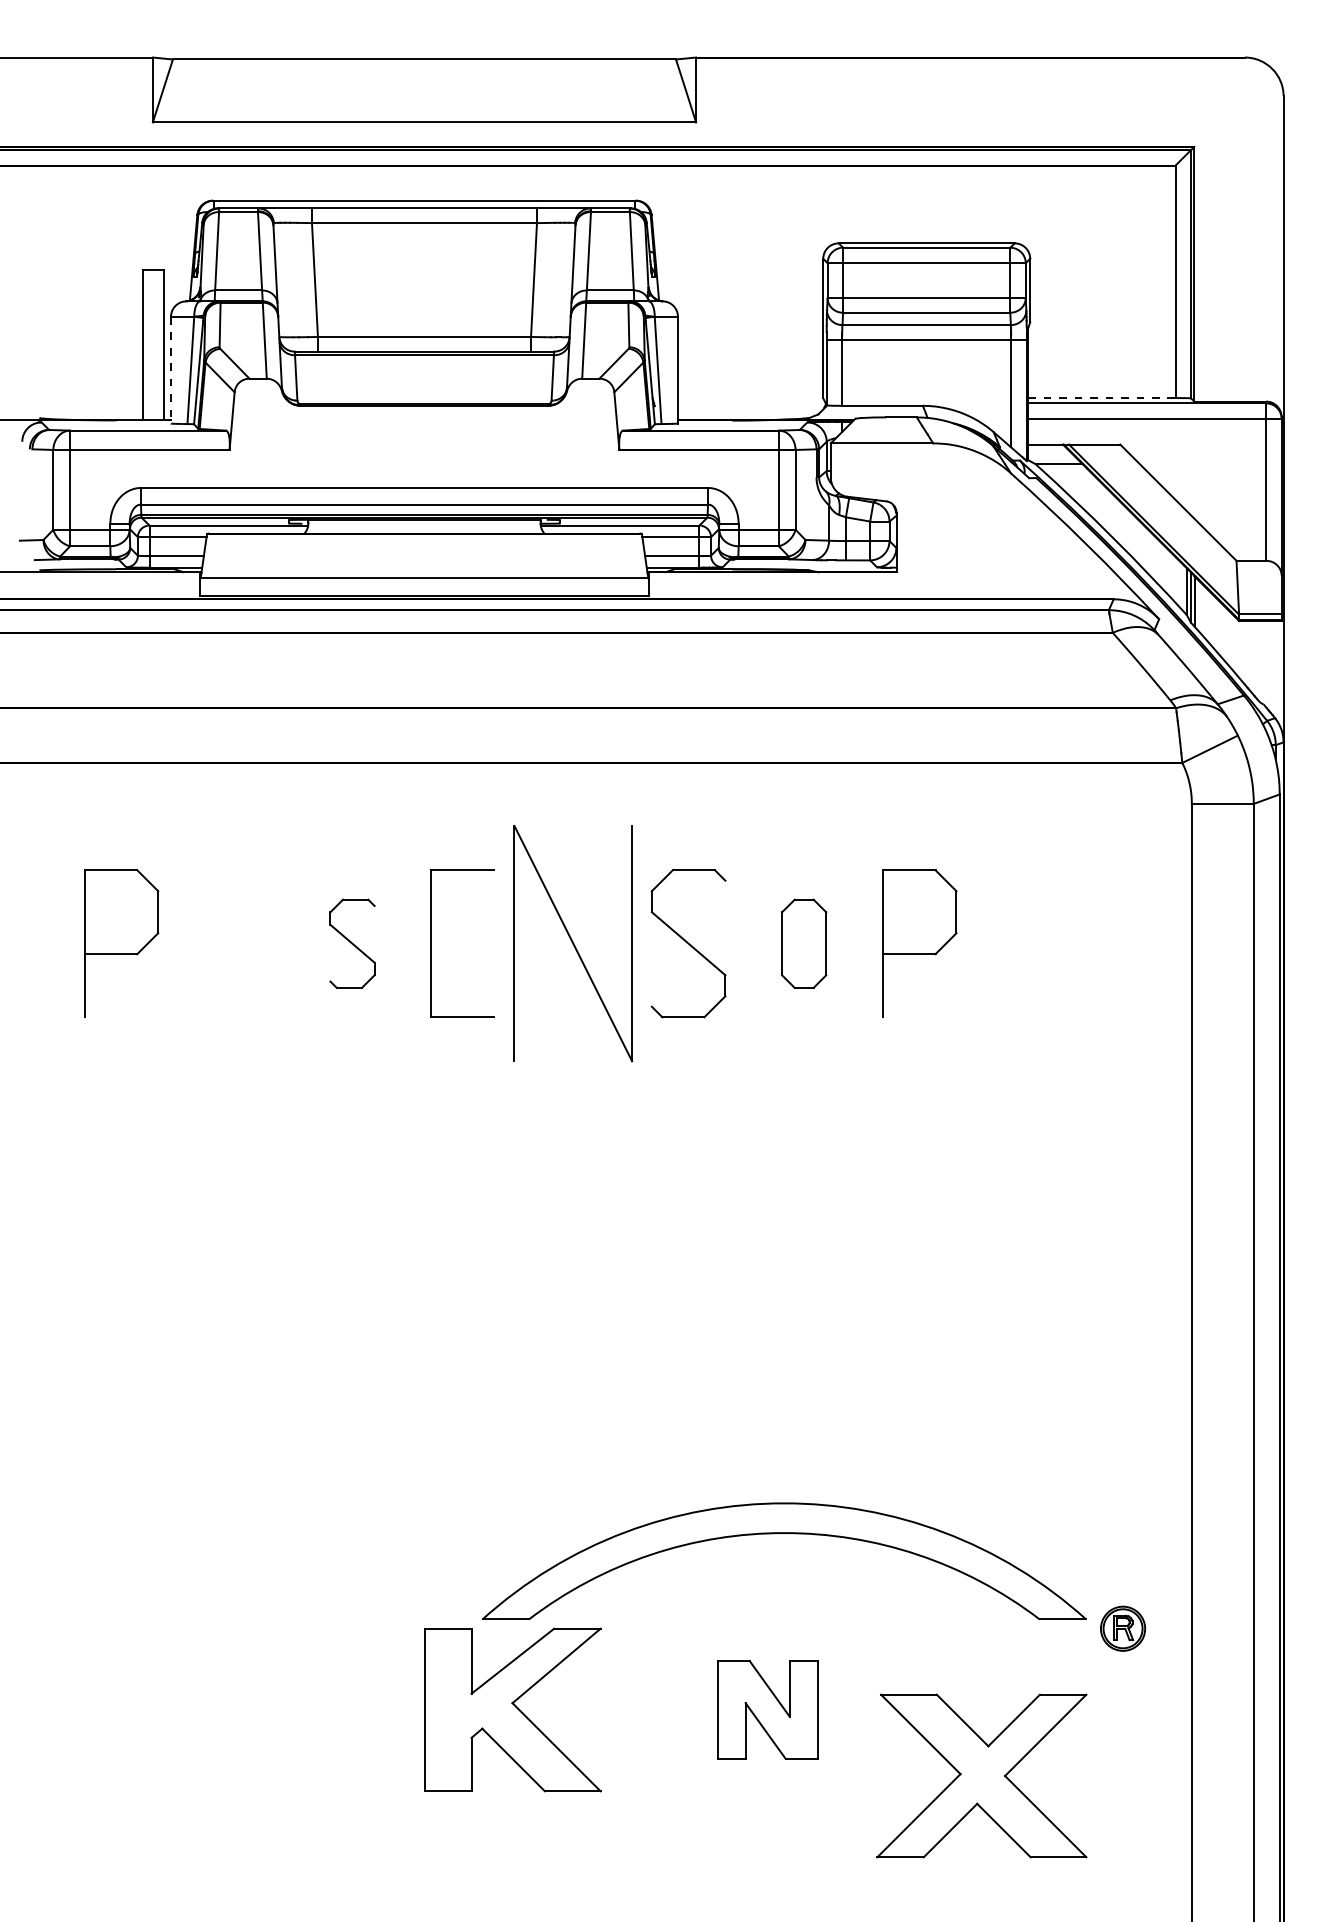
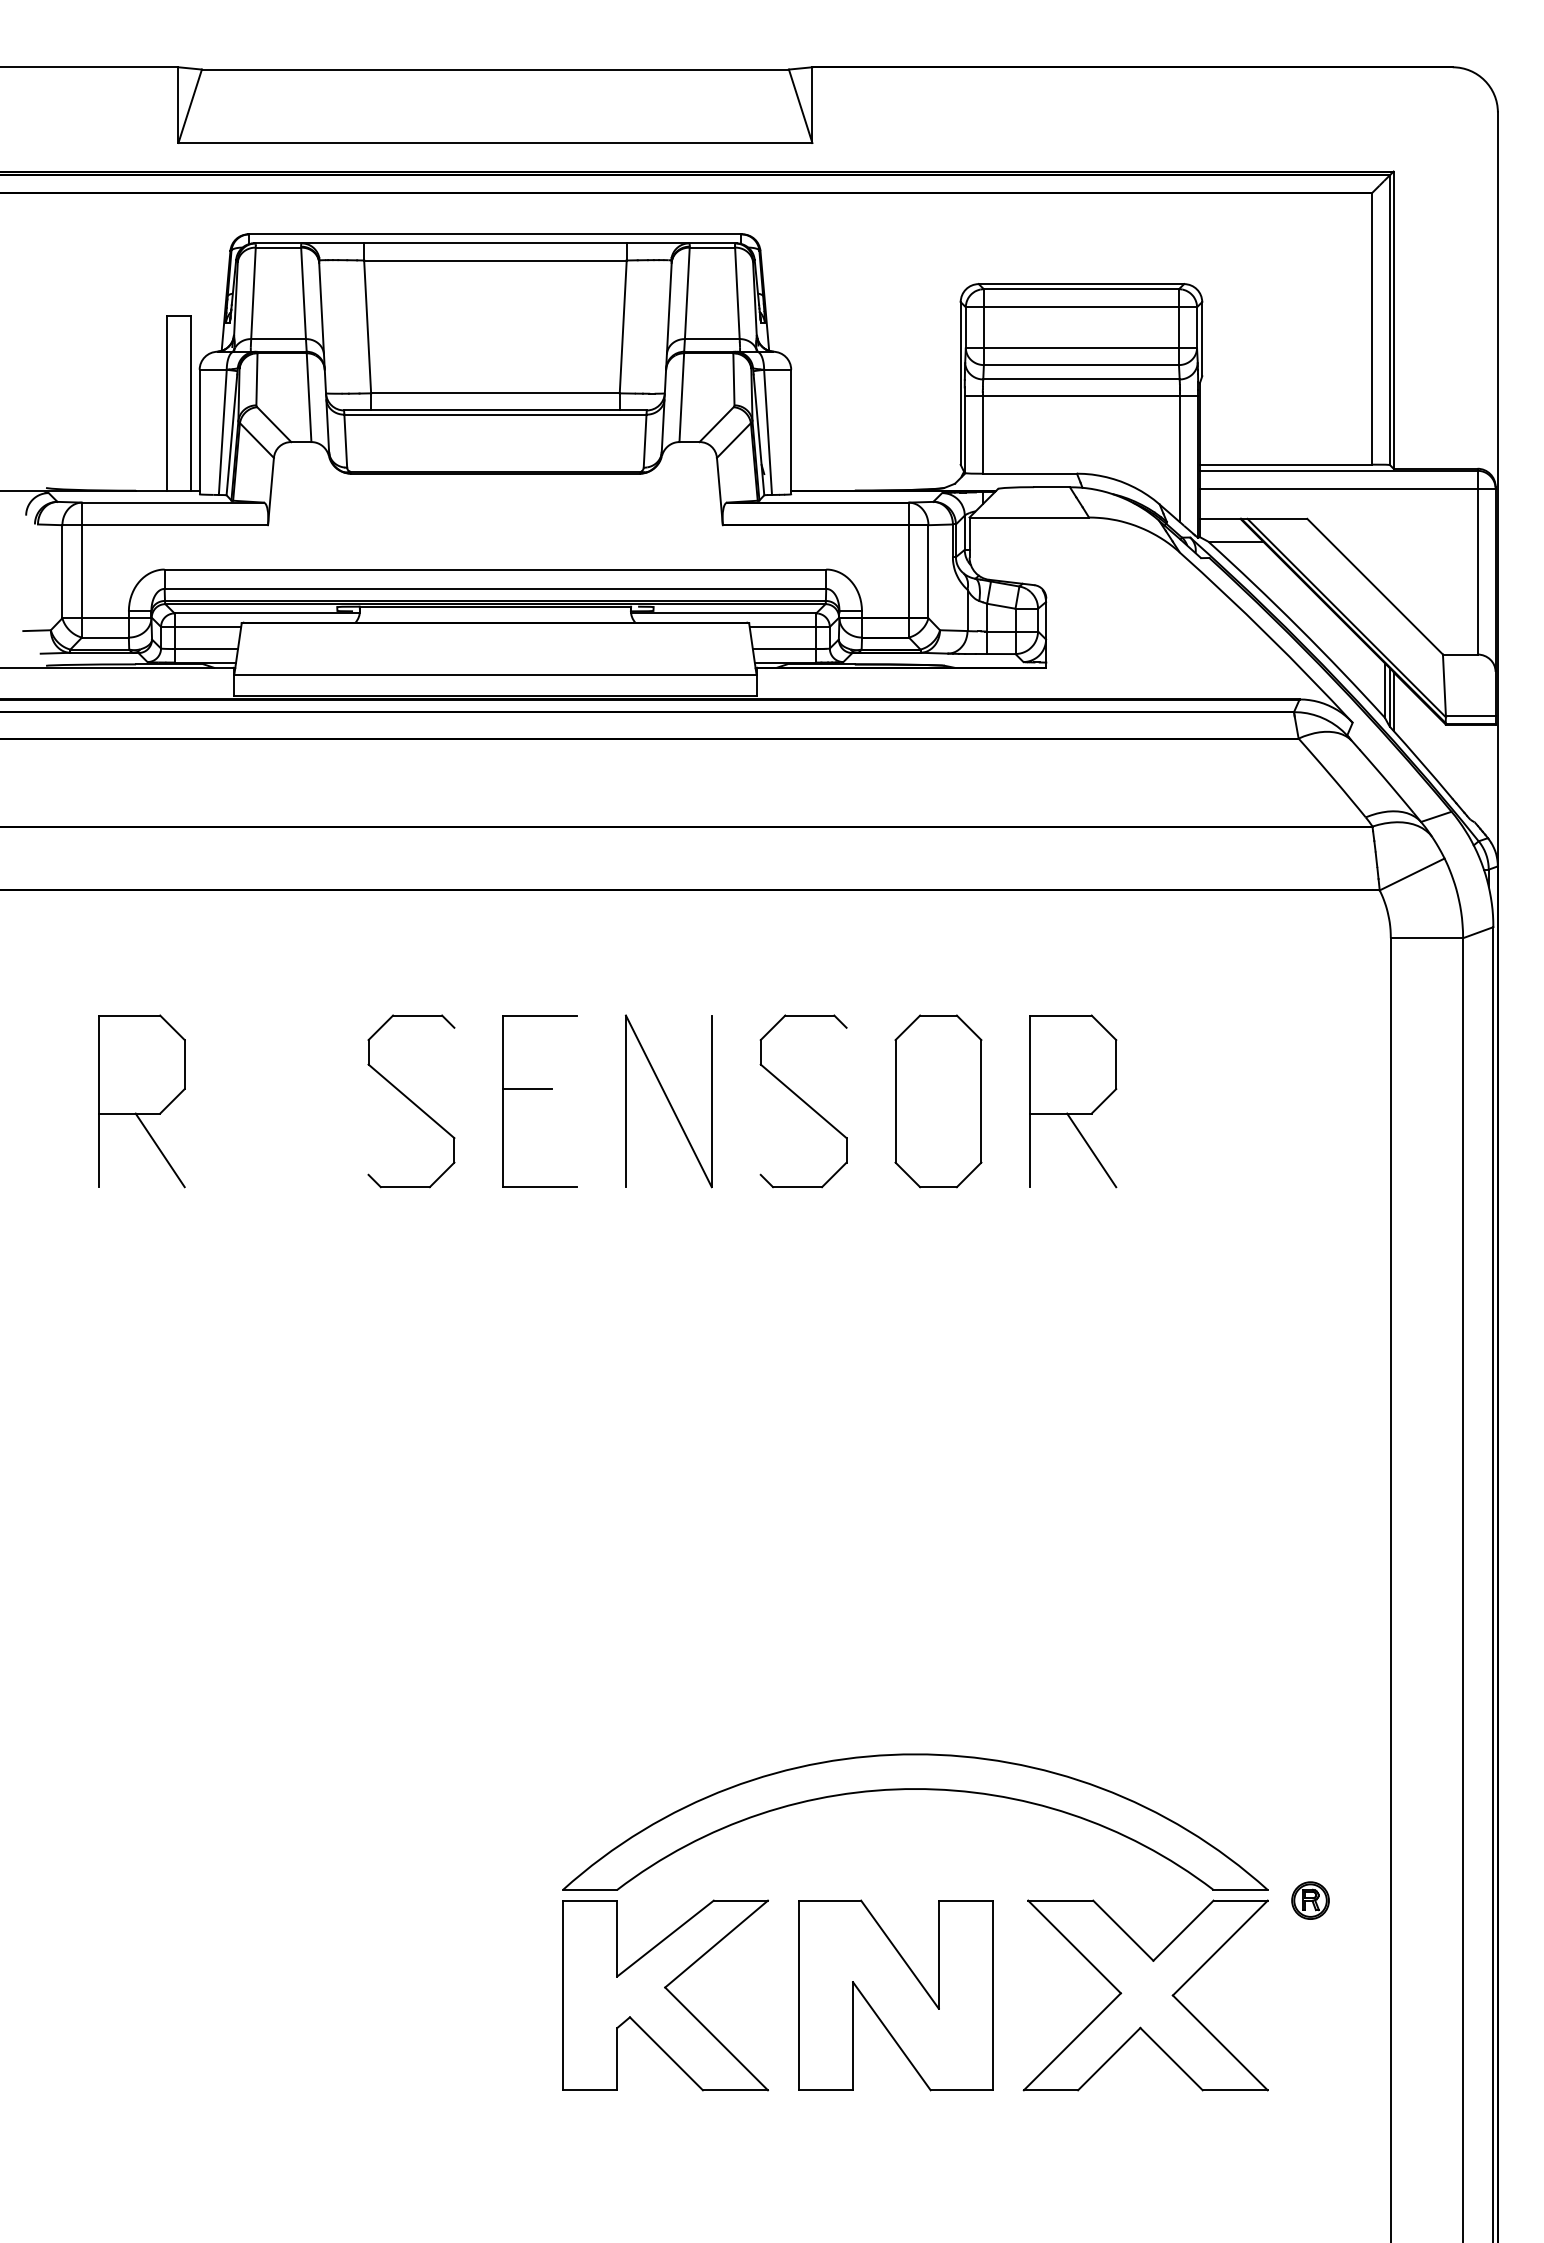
line: (170, 370) -> (199, 432), dashed -> solid
line: (1101, 397) -> (1285, 464), dashed -> solid
line: (451, 933) -> (527, 1089), added
part: (352, 943) -> (411, 1101), size x1.67
part: (572, 943) -> (668, 1101), size x0.62
part: (804, 943) -> (938, 1101), size x1.67
line: (136, 985) -> (159, 1150), added
line: (935, 985) -> (1091, 1150), added
part: (1122, 1628) -> (1310, 1900), size x0.71
part: (512, 1710) -> (665, 1995), moved
part: (767, 1710) -> (895, 1995), size x1.67
part: (981, 1776) -> (1145, 1995), moved

